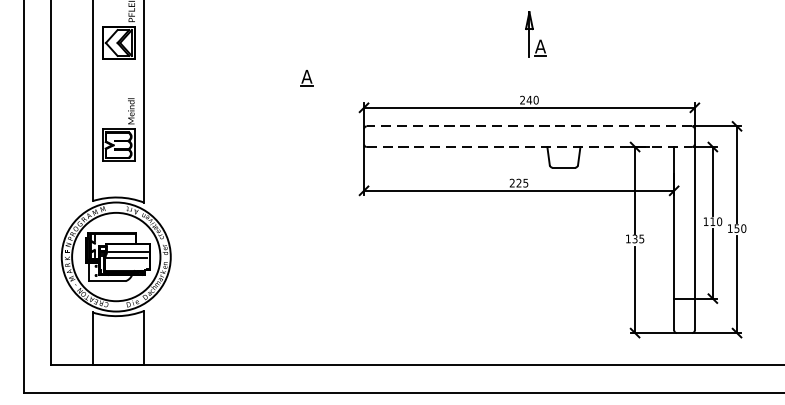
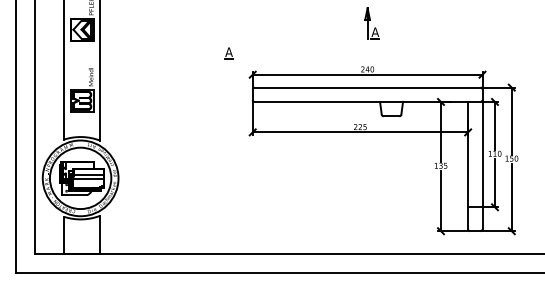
part: (306, 78) -> (228, 53), moved
line: (529, 126) -> (367, 87), dashed -> solid
line: (529, 146) -> (367, 101), dashed -> solid

